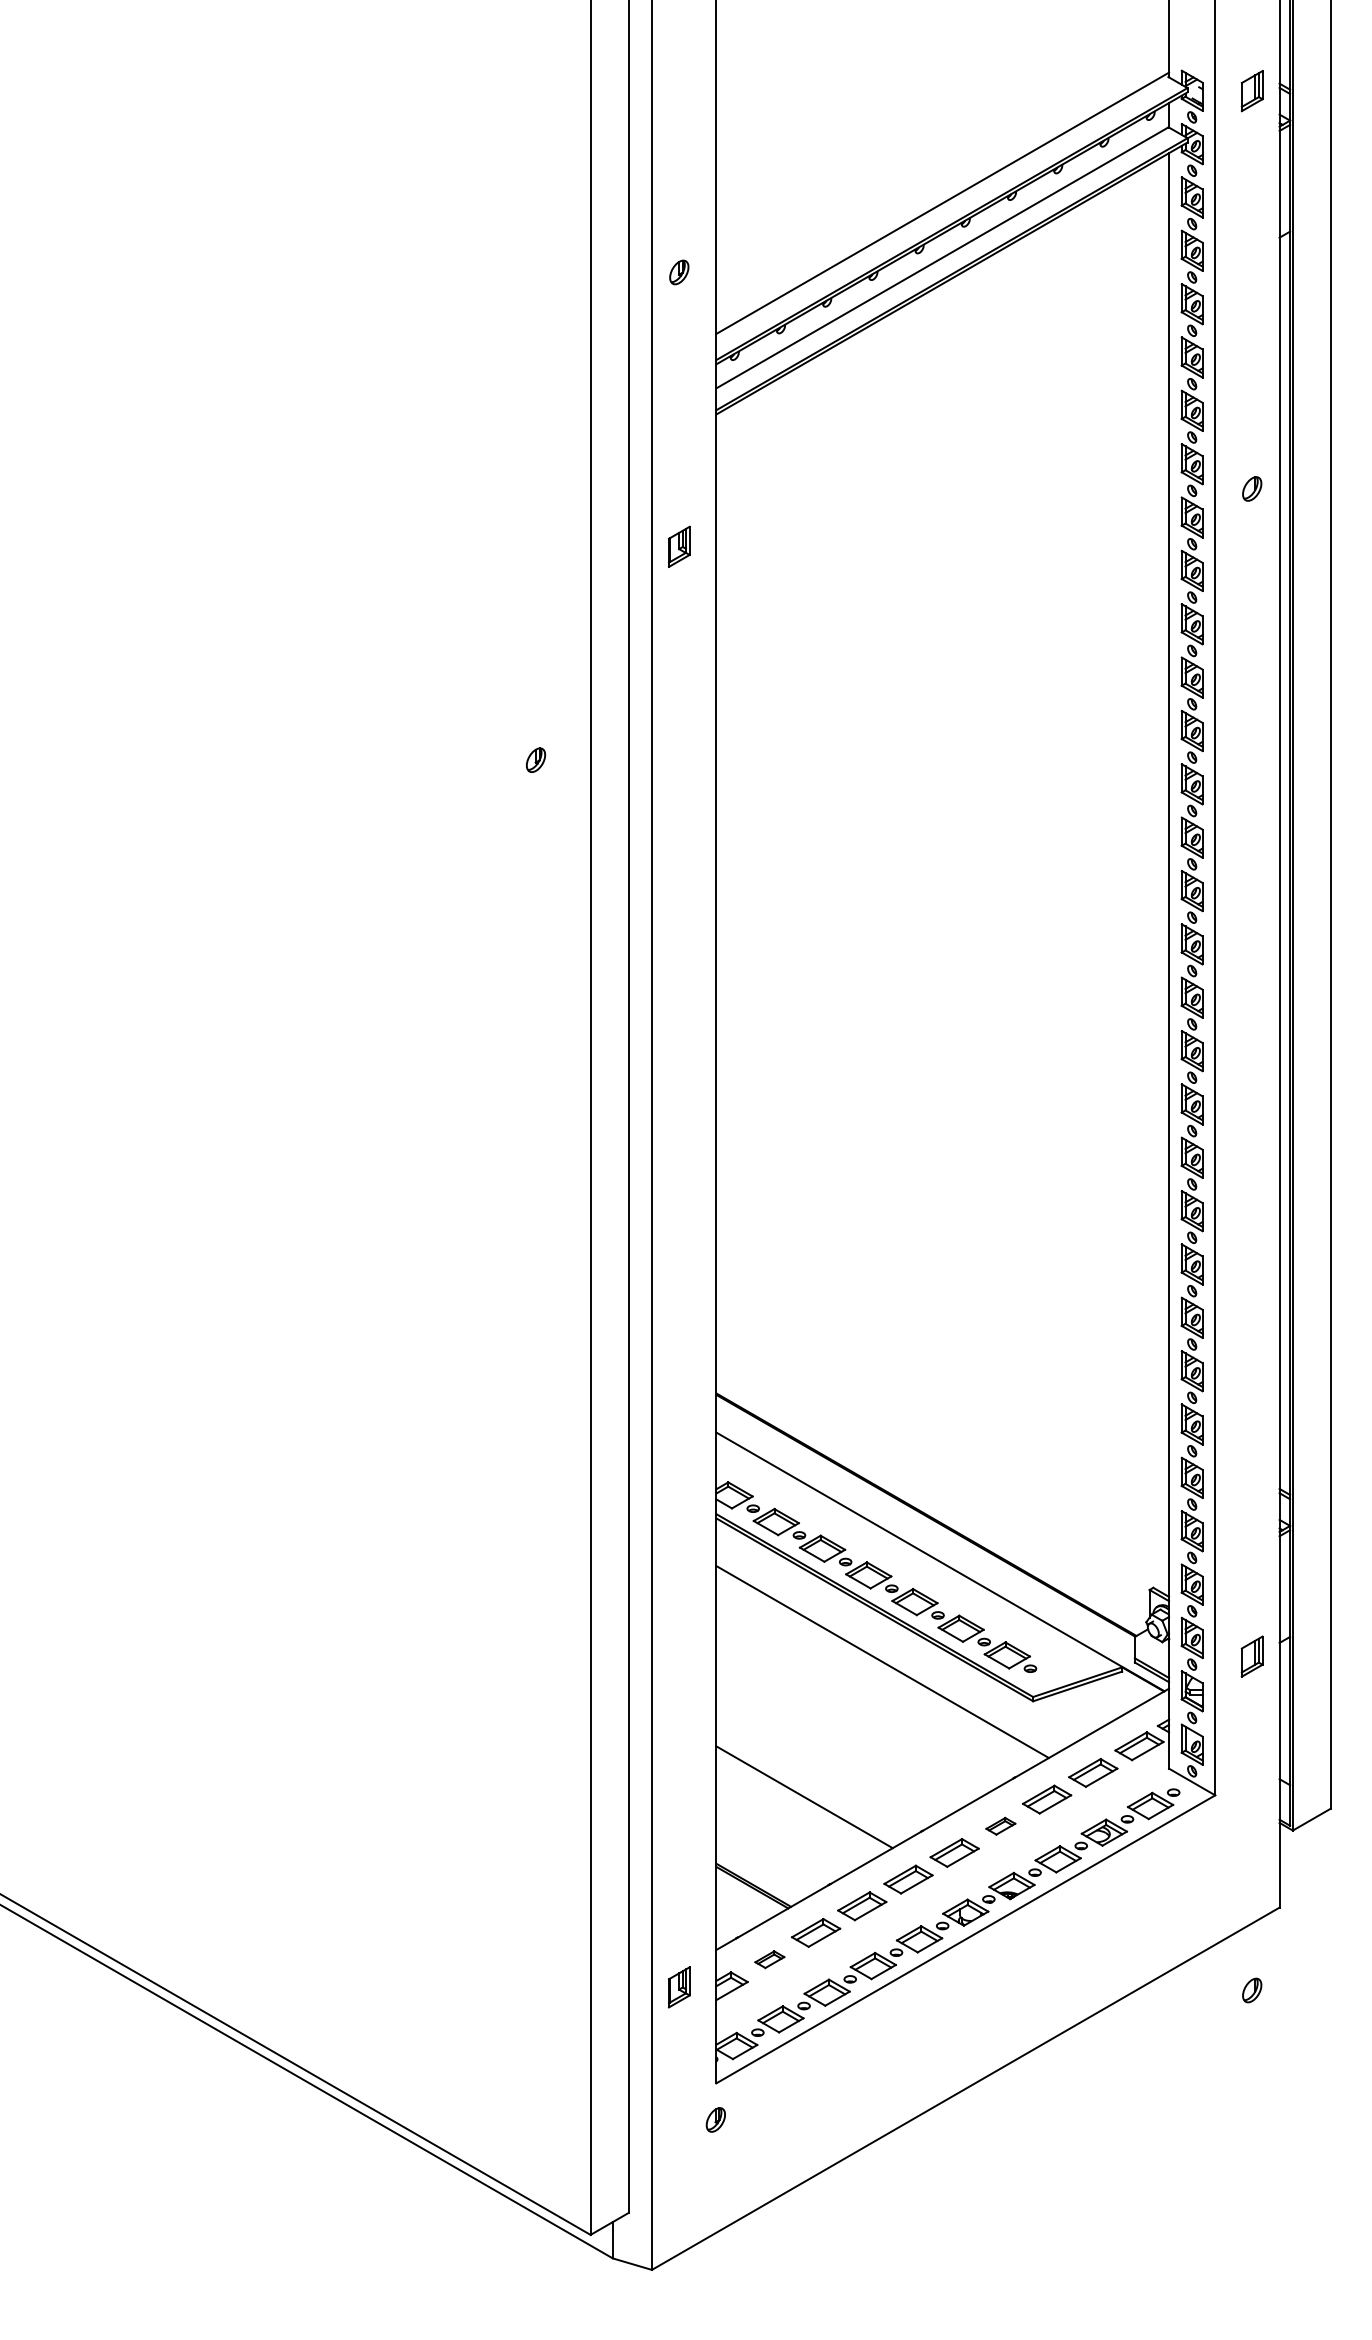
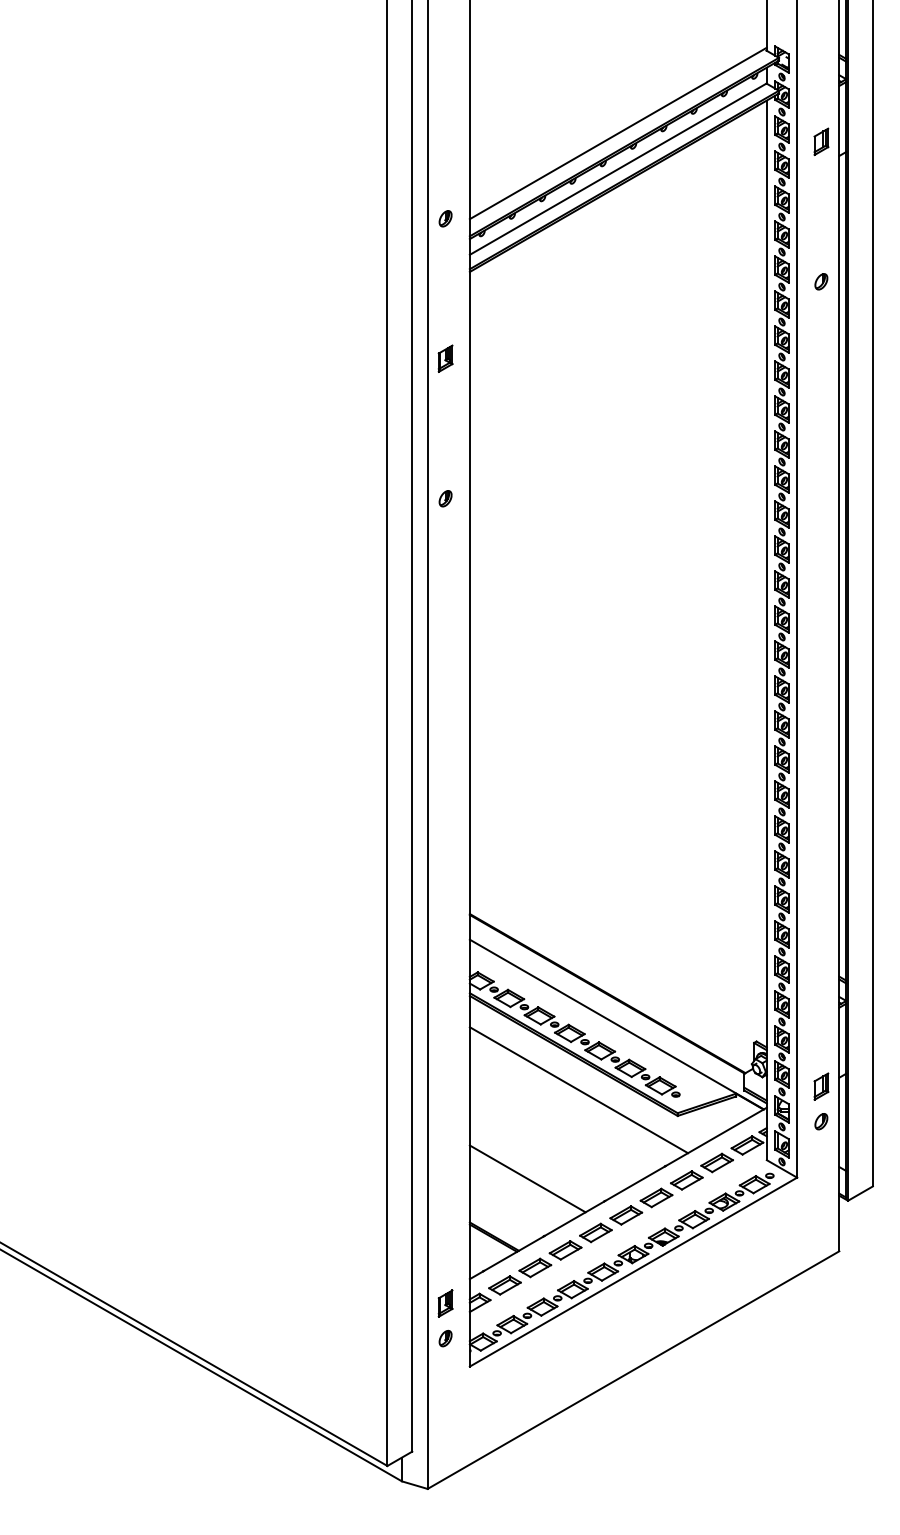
part: (1252, 90) -> (821, 141), moved
part: (679, 272) -> (445, 218), moved
part: (1252, 488) -> (821, 281), moved
part: (535, 759) -> (445, 498), moved
part: (1000, 1825) -> (656, 1197), size x1.67
part: (769, 1959) -> (504, 1285), size x1.67
part: (1252, 1990) -> (821, 1121), moved
part: (715, 2119) -> (445, 1338), moved

